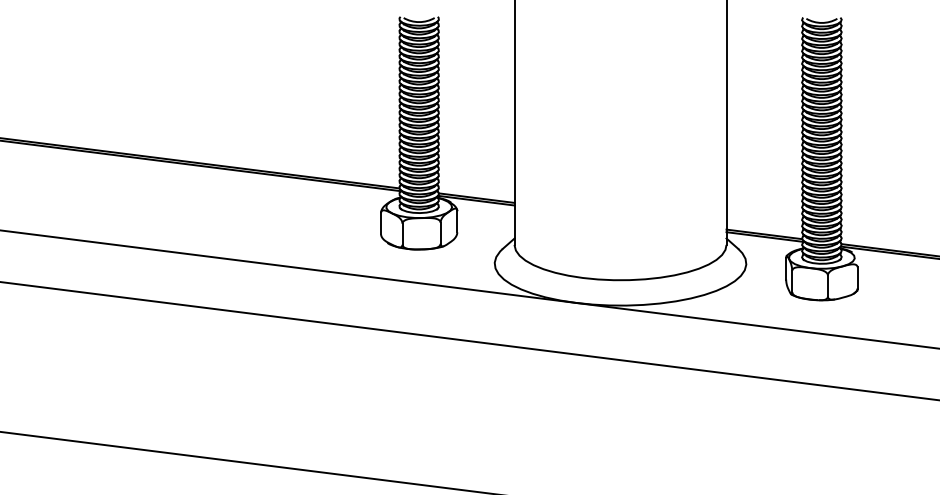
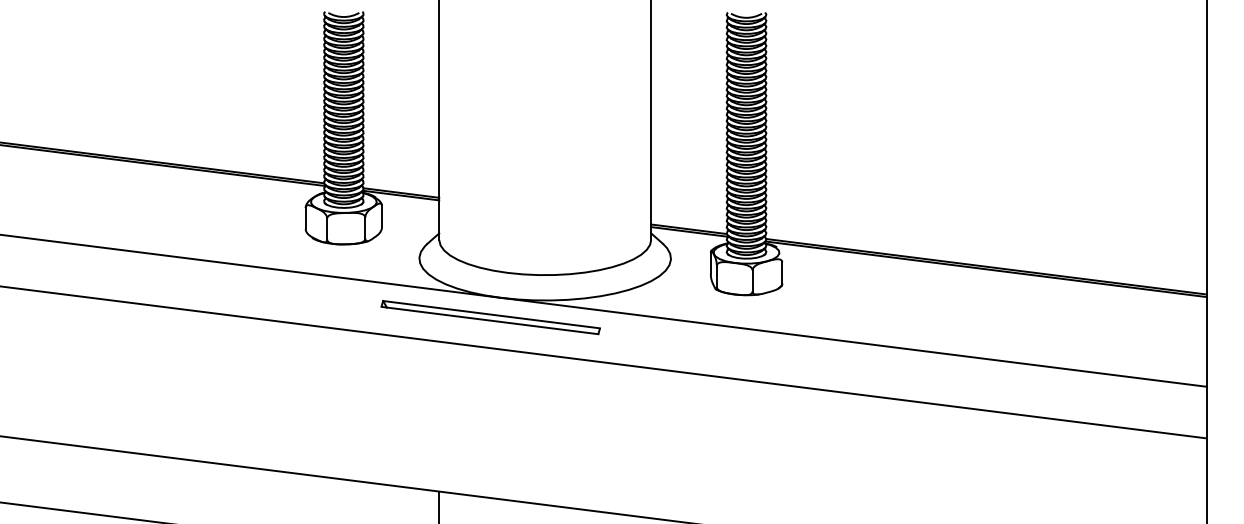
part: (565, 322) -> (490, 317), added

